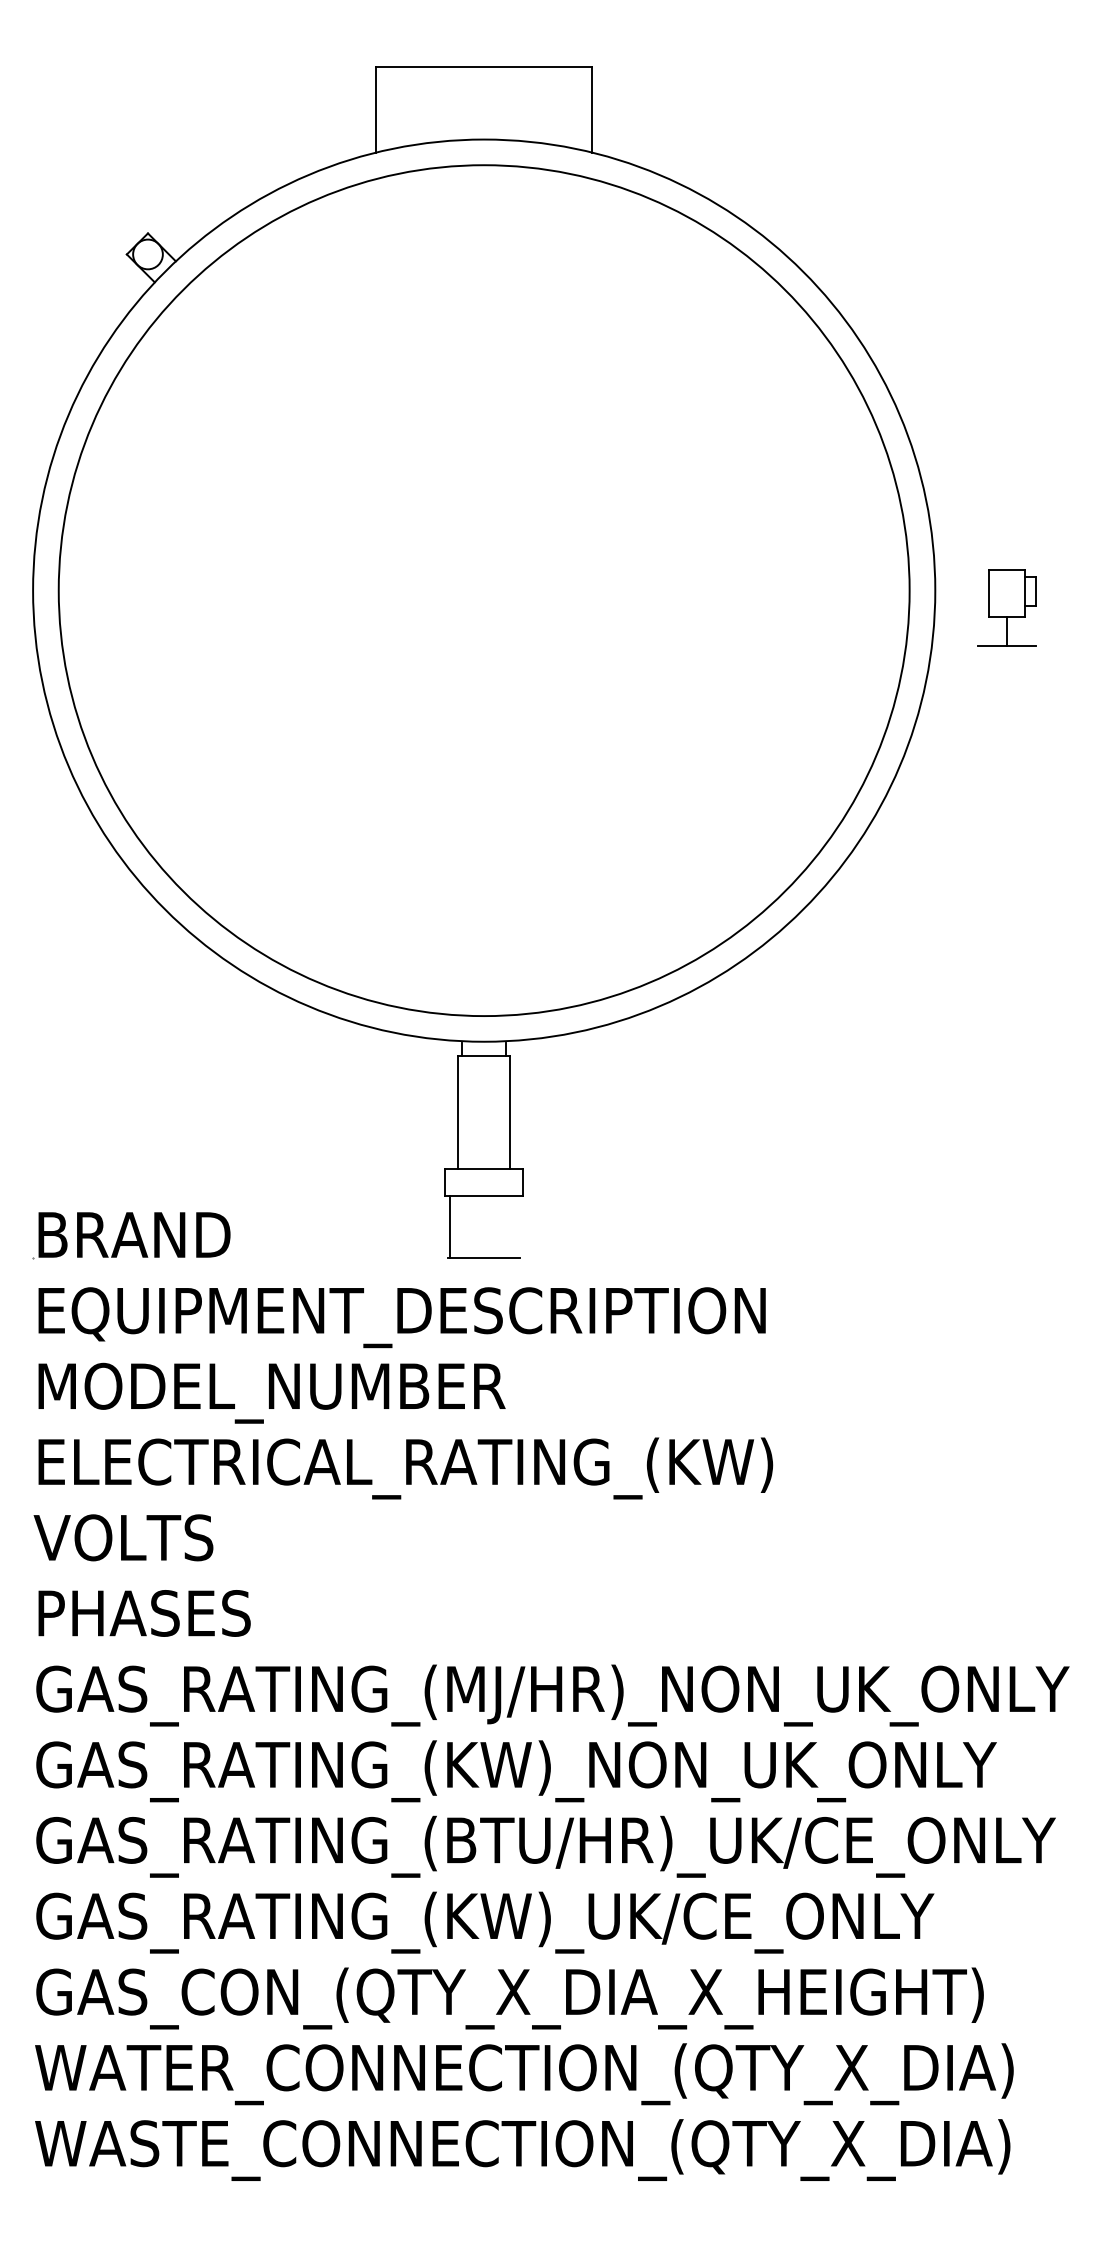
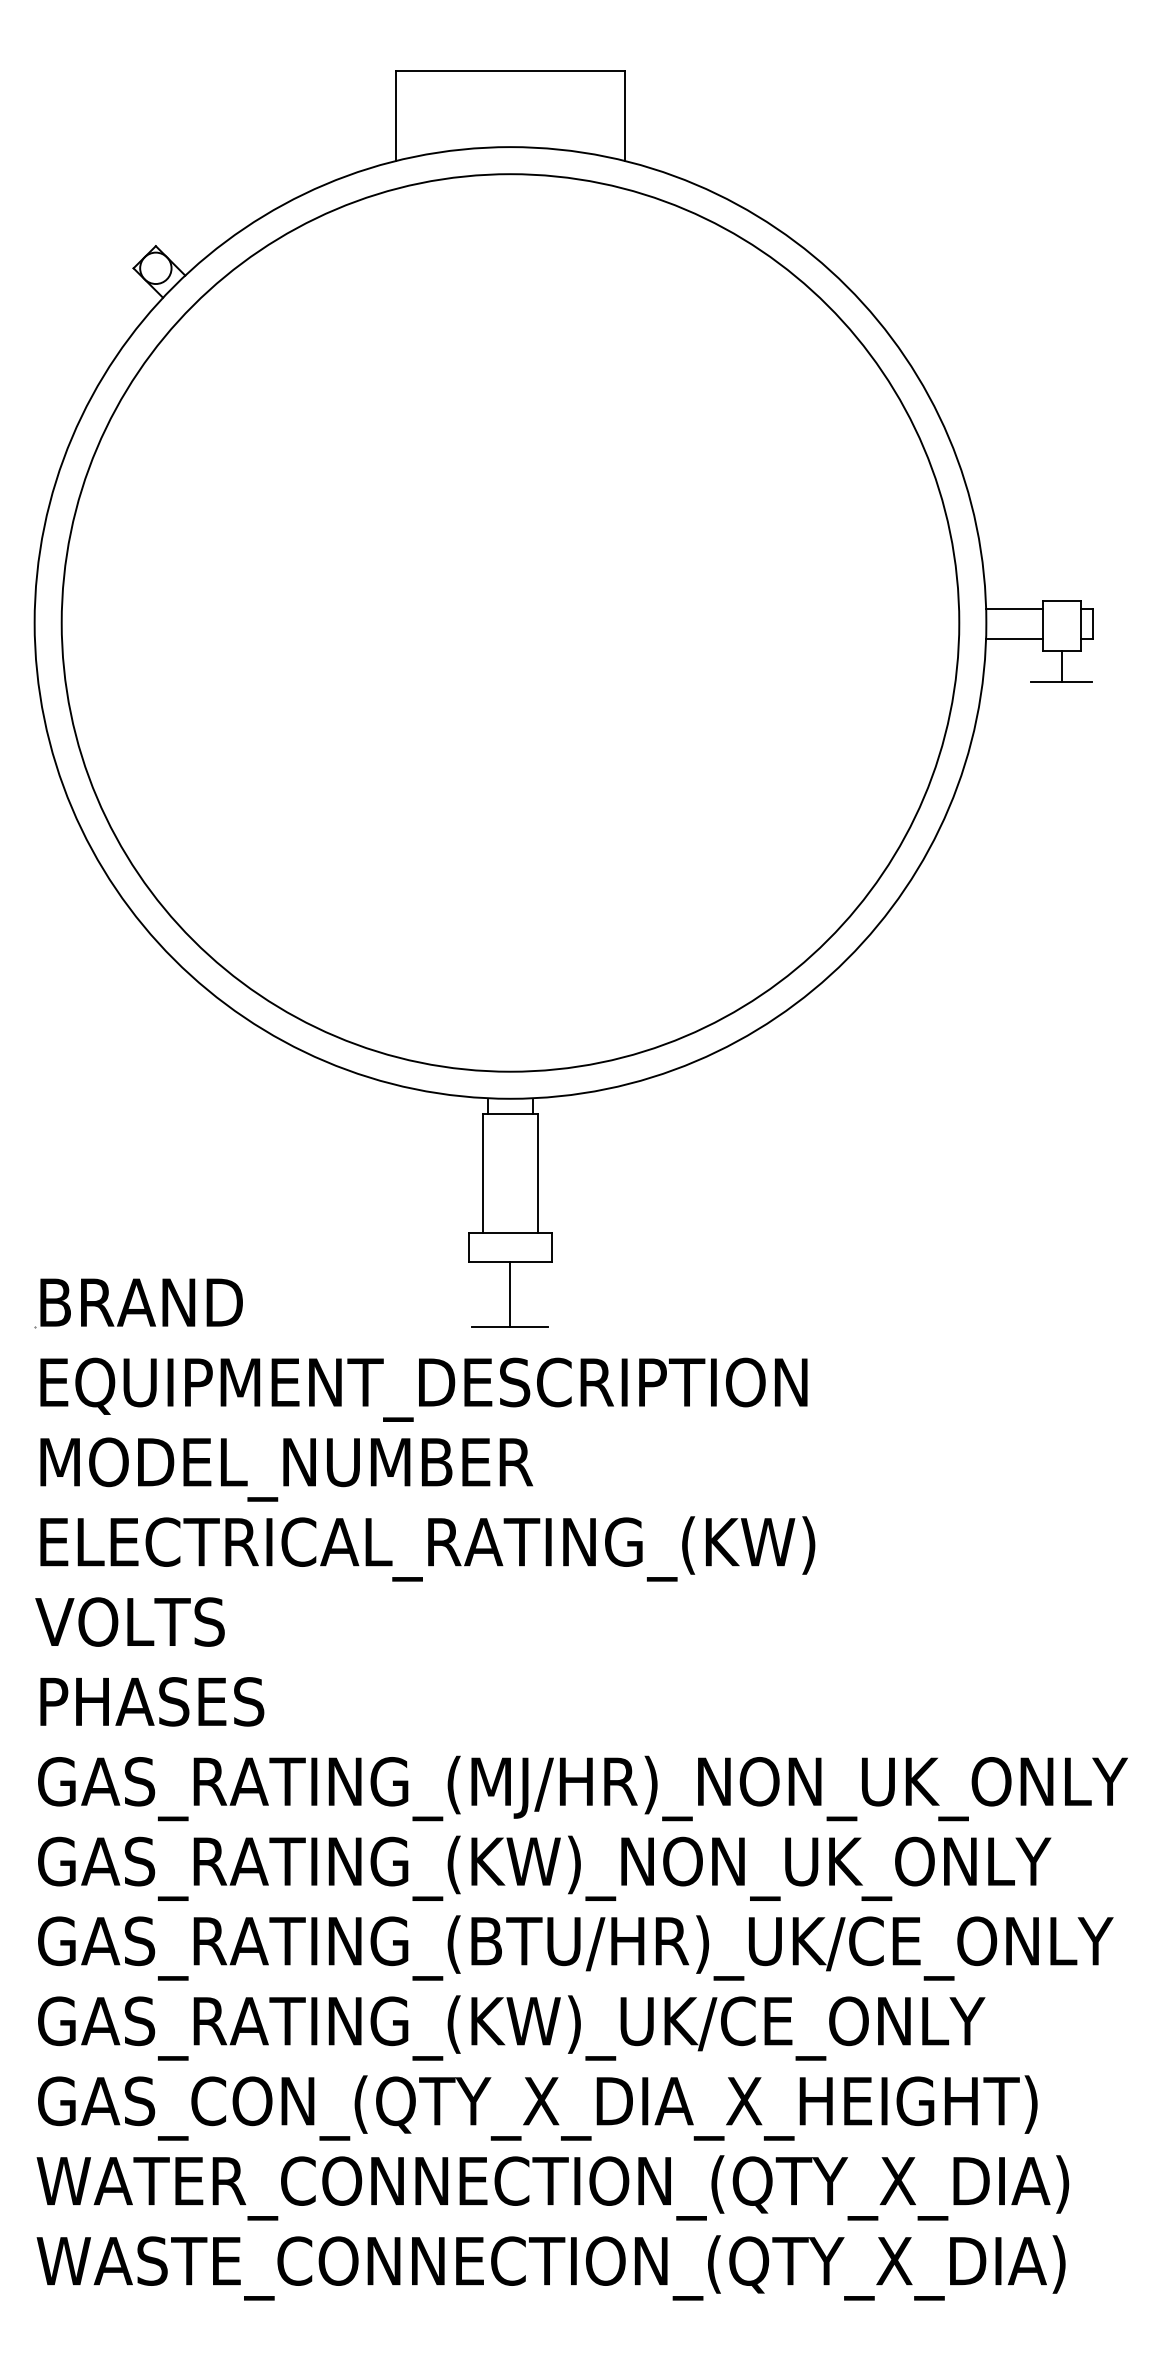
line: (961, 576) -> (1013, 608), added
line: (961, 606) -> (1013, 639), added
line: (450, 1226) -> (510, 1293), moved

